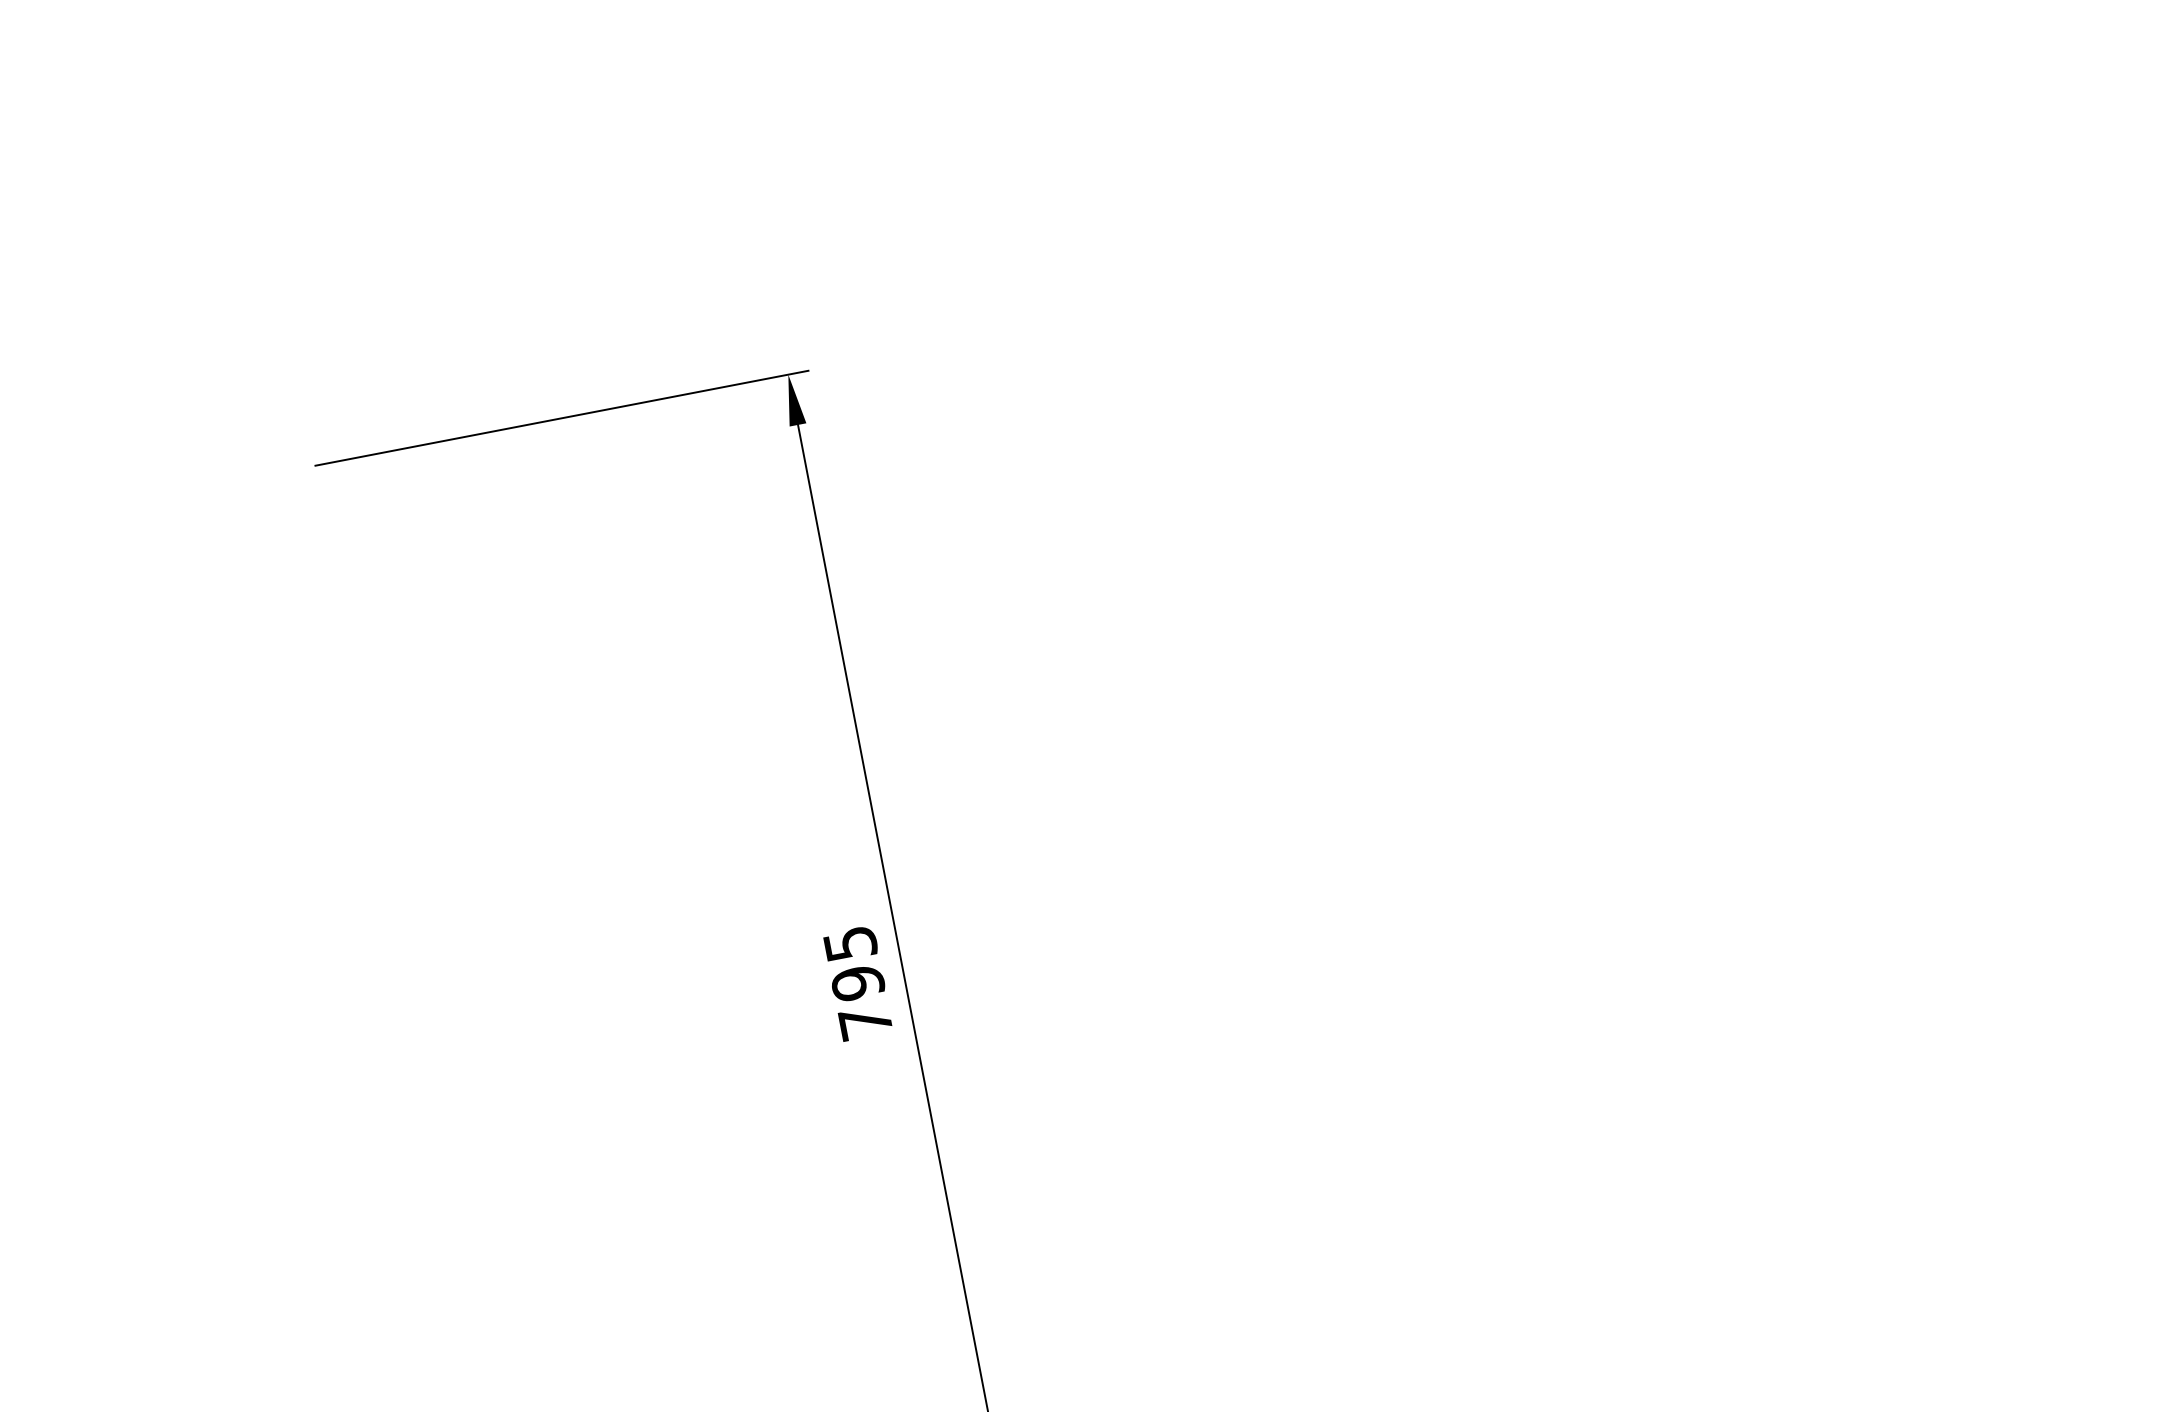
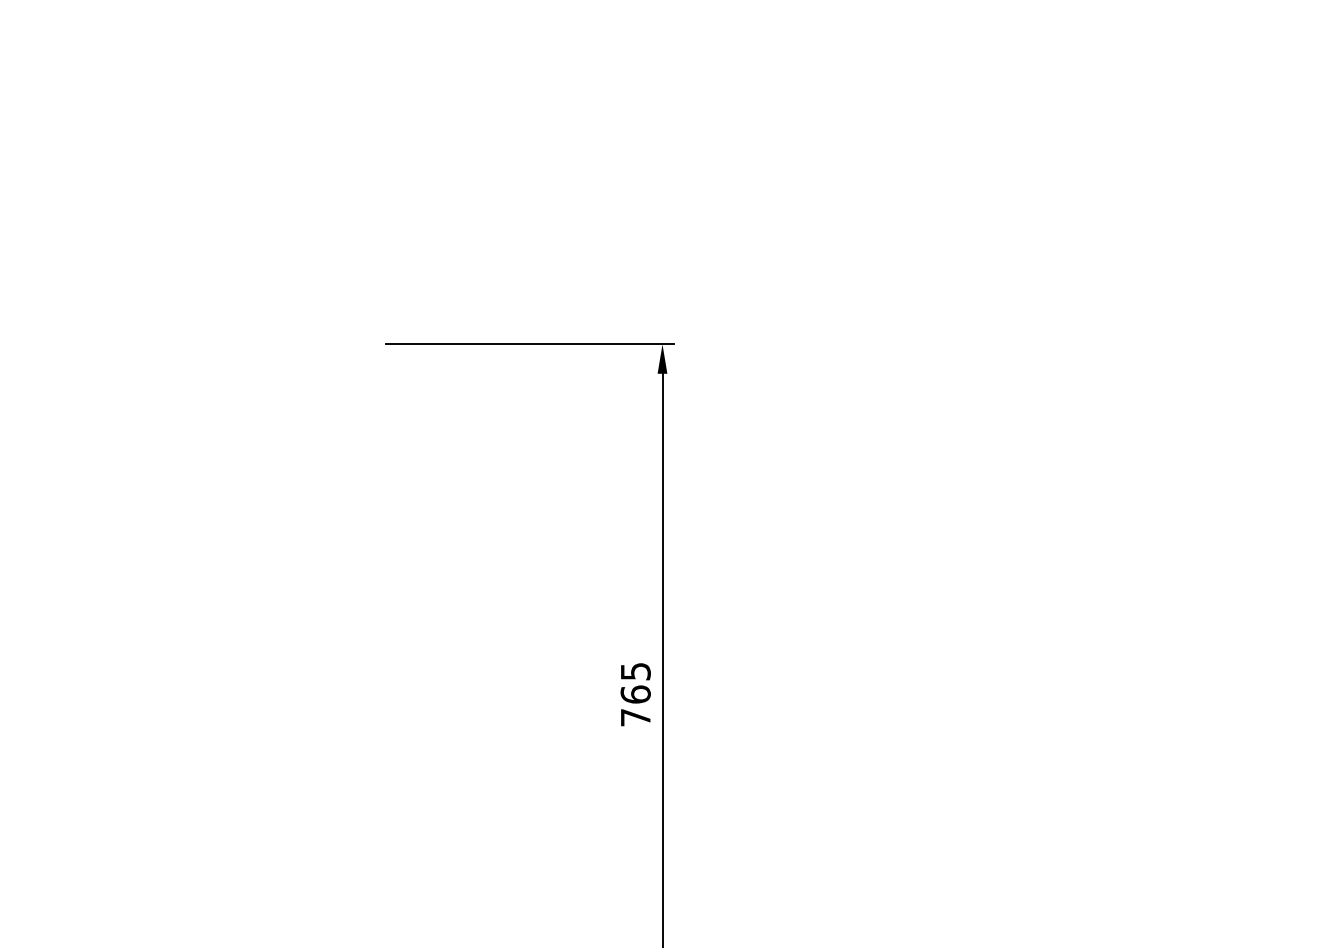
text: (857, 983) -> (635, 694), 795 -> 765

